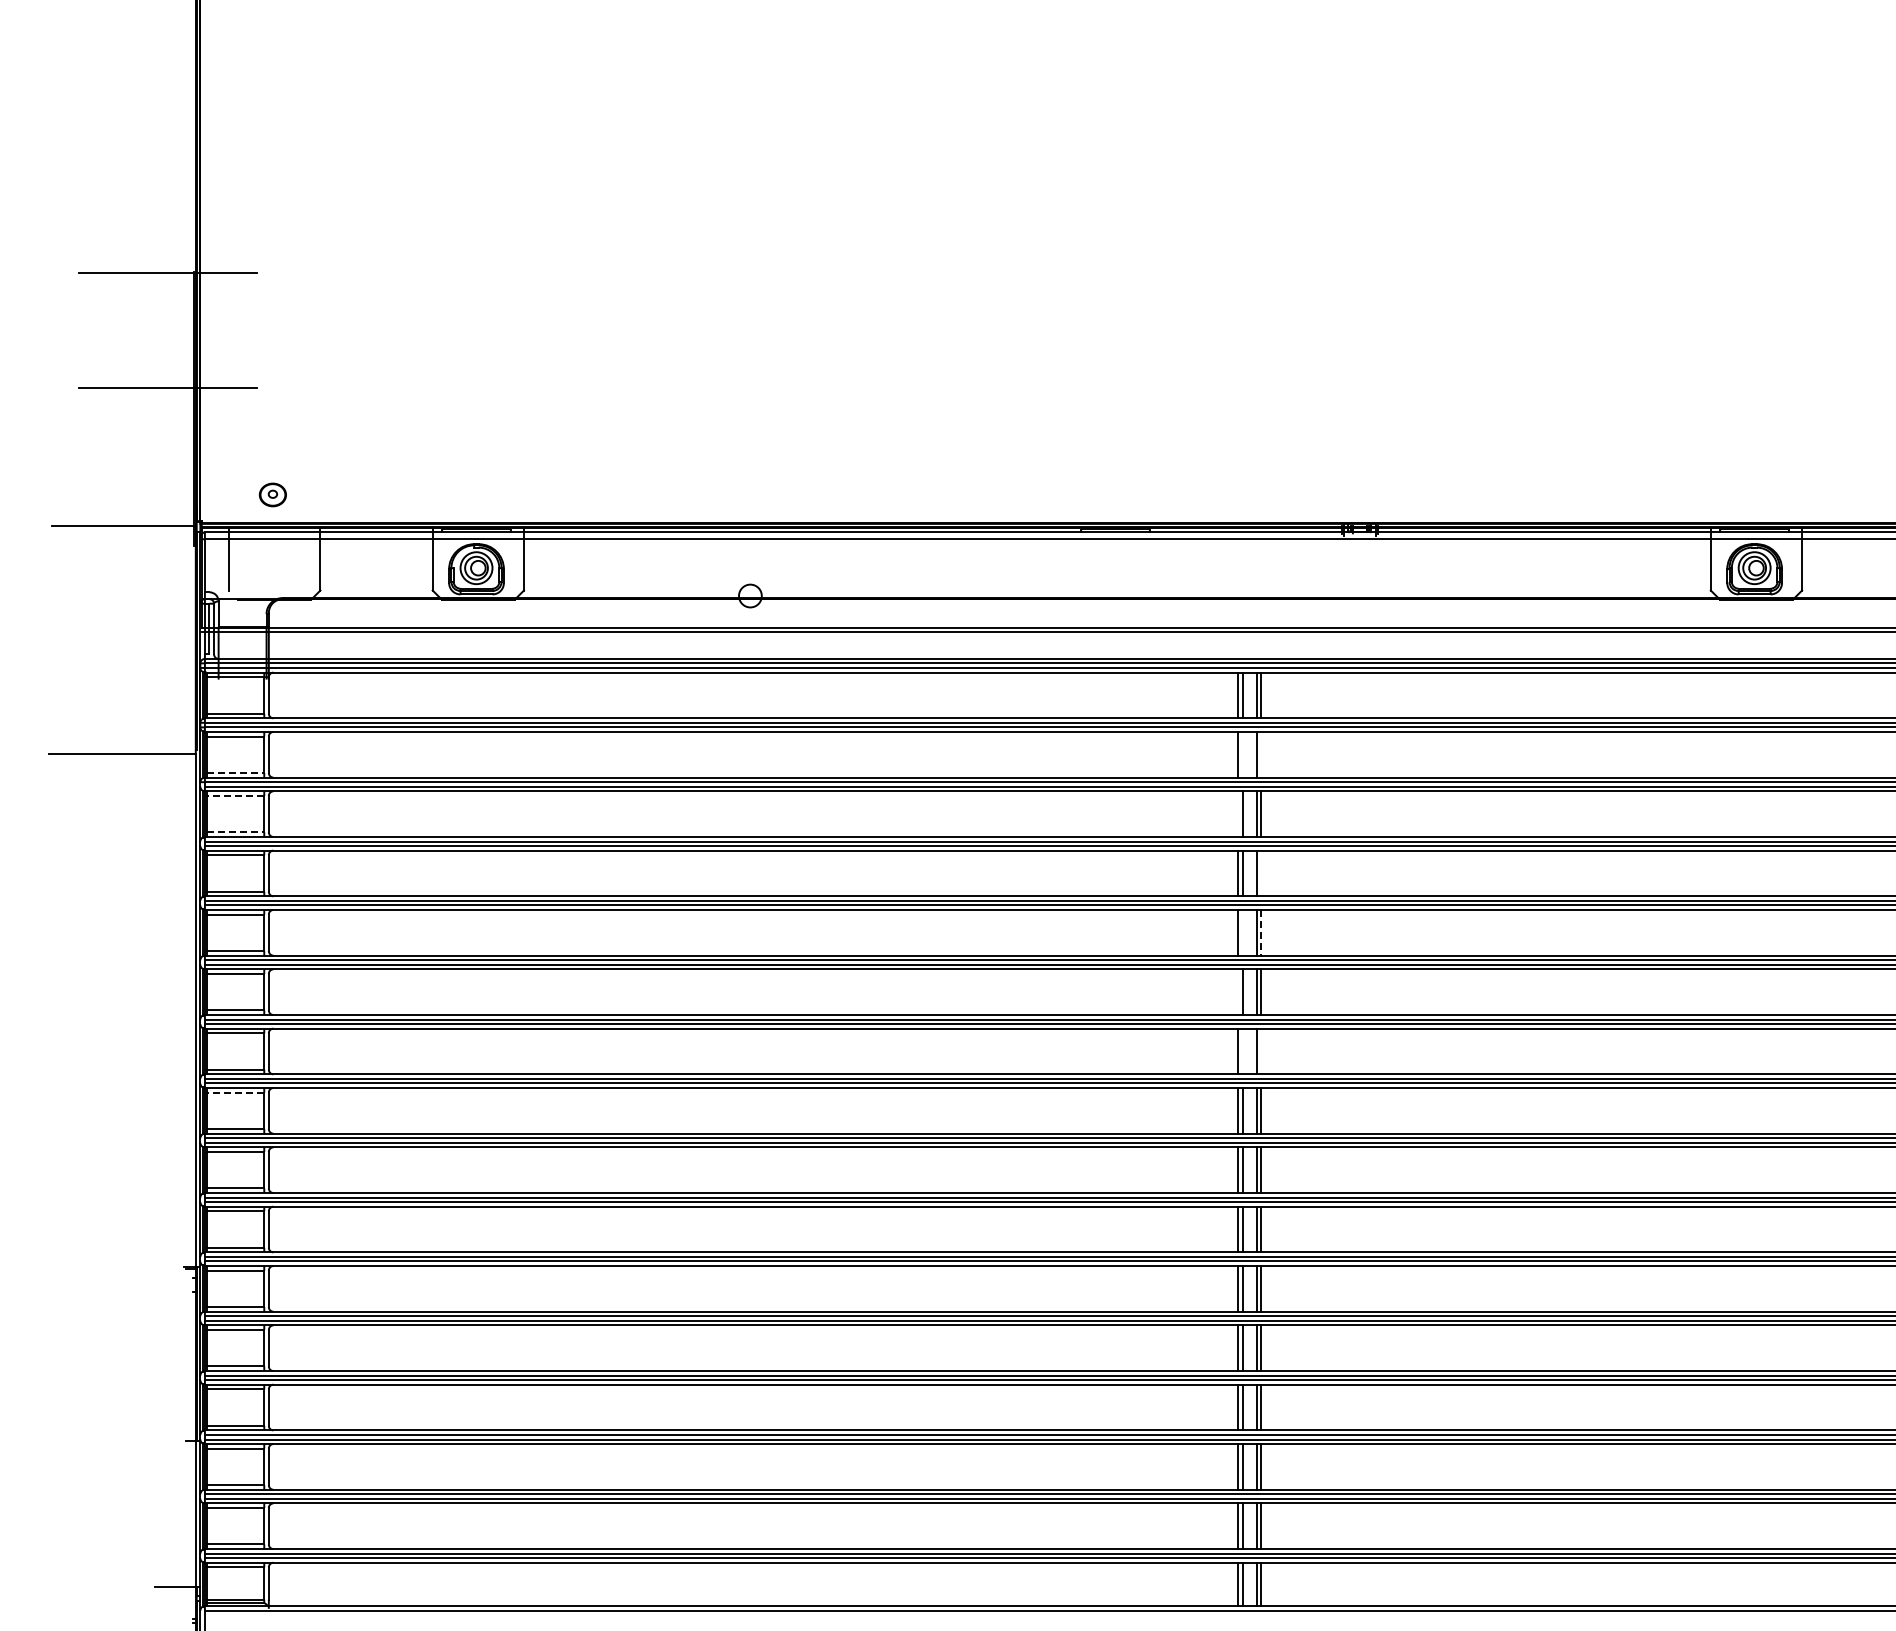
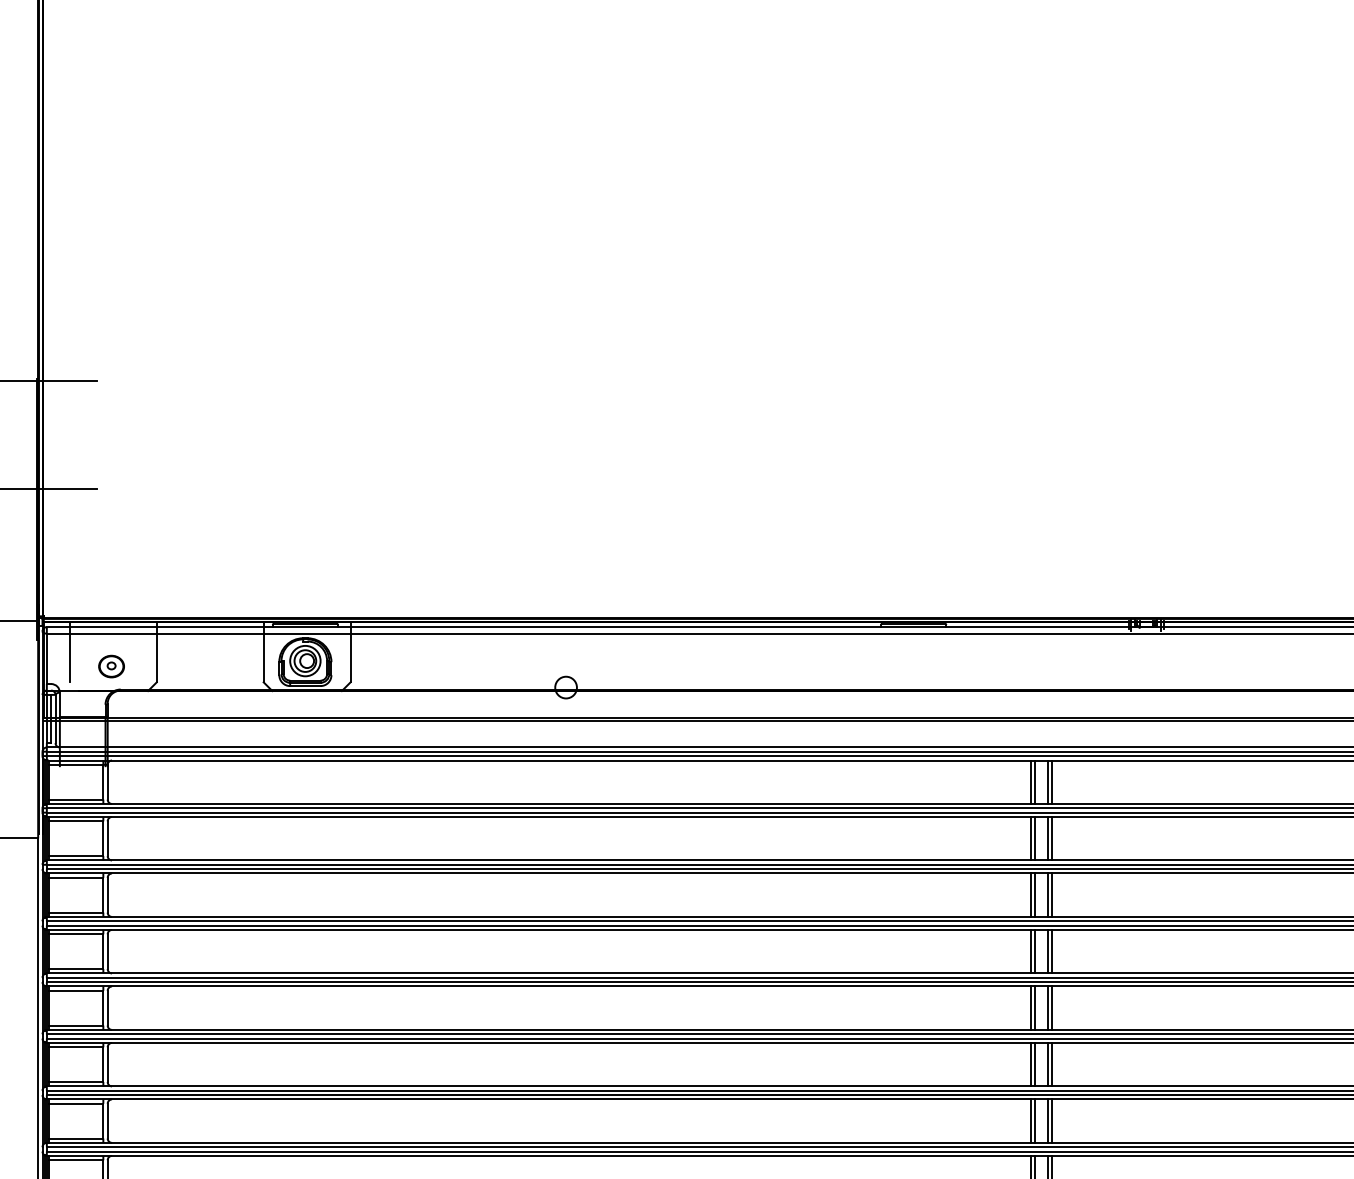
part: (272, 494) -> (111, 666), moved
line: (1242, 754) -> (1034, 838), added
line: (1261, 754) -> (1052, 838), added
line: (235, 773) -> (75, 856), dashed -> solid
line: (235, 795) -> (75, 877), dashed -> solid
line: (1238, 813) -> (1030, 894), added
line: (235, 832) -> (75, 912), dashed -> solid
line: (1261, 873) -> (1052, 951), added
line: (1242, 932) -> (1034, 1007), added
line: (1261, 932) -> (1052, 1007), dashed -> solid
line: (1238, 991) -> (1030, 1064), added
line: (1242, 1051) -> (1034, 1121), added
line: (1261, 1051) -> (1052, 1121), added
line: (235, 1092) -> (75, 1160), dashed -> solid

